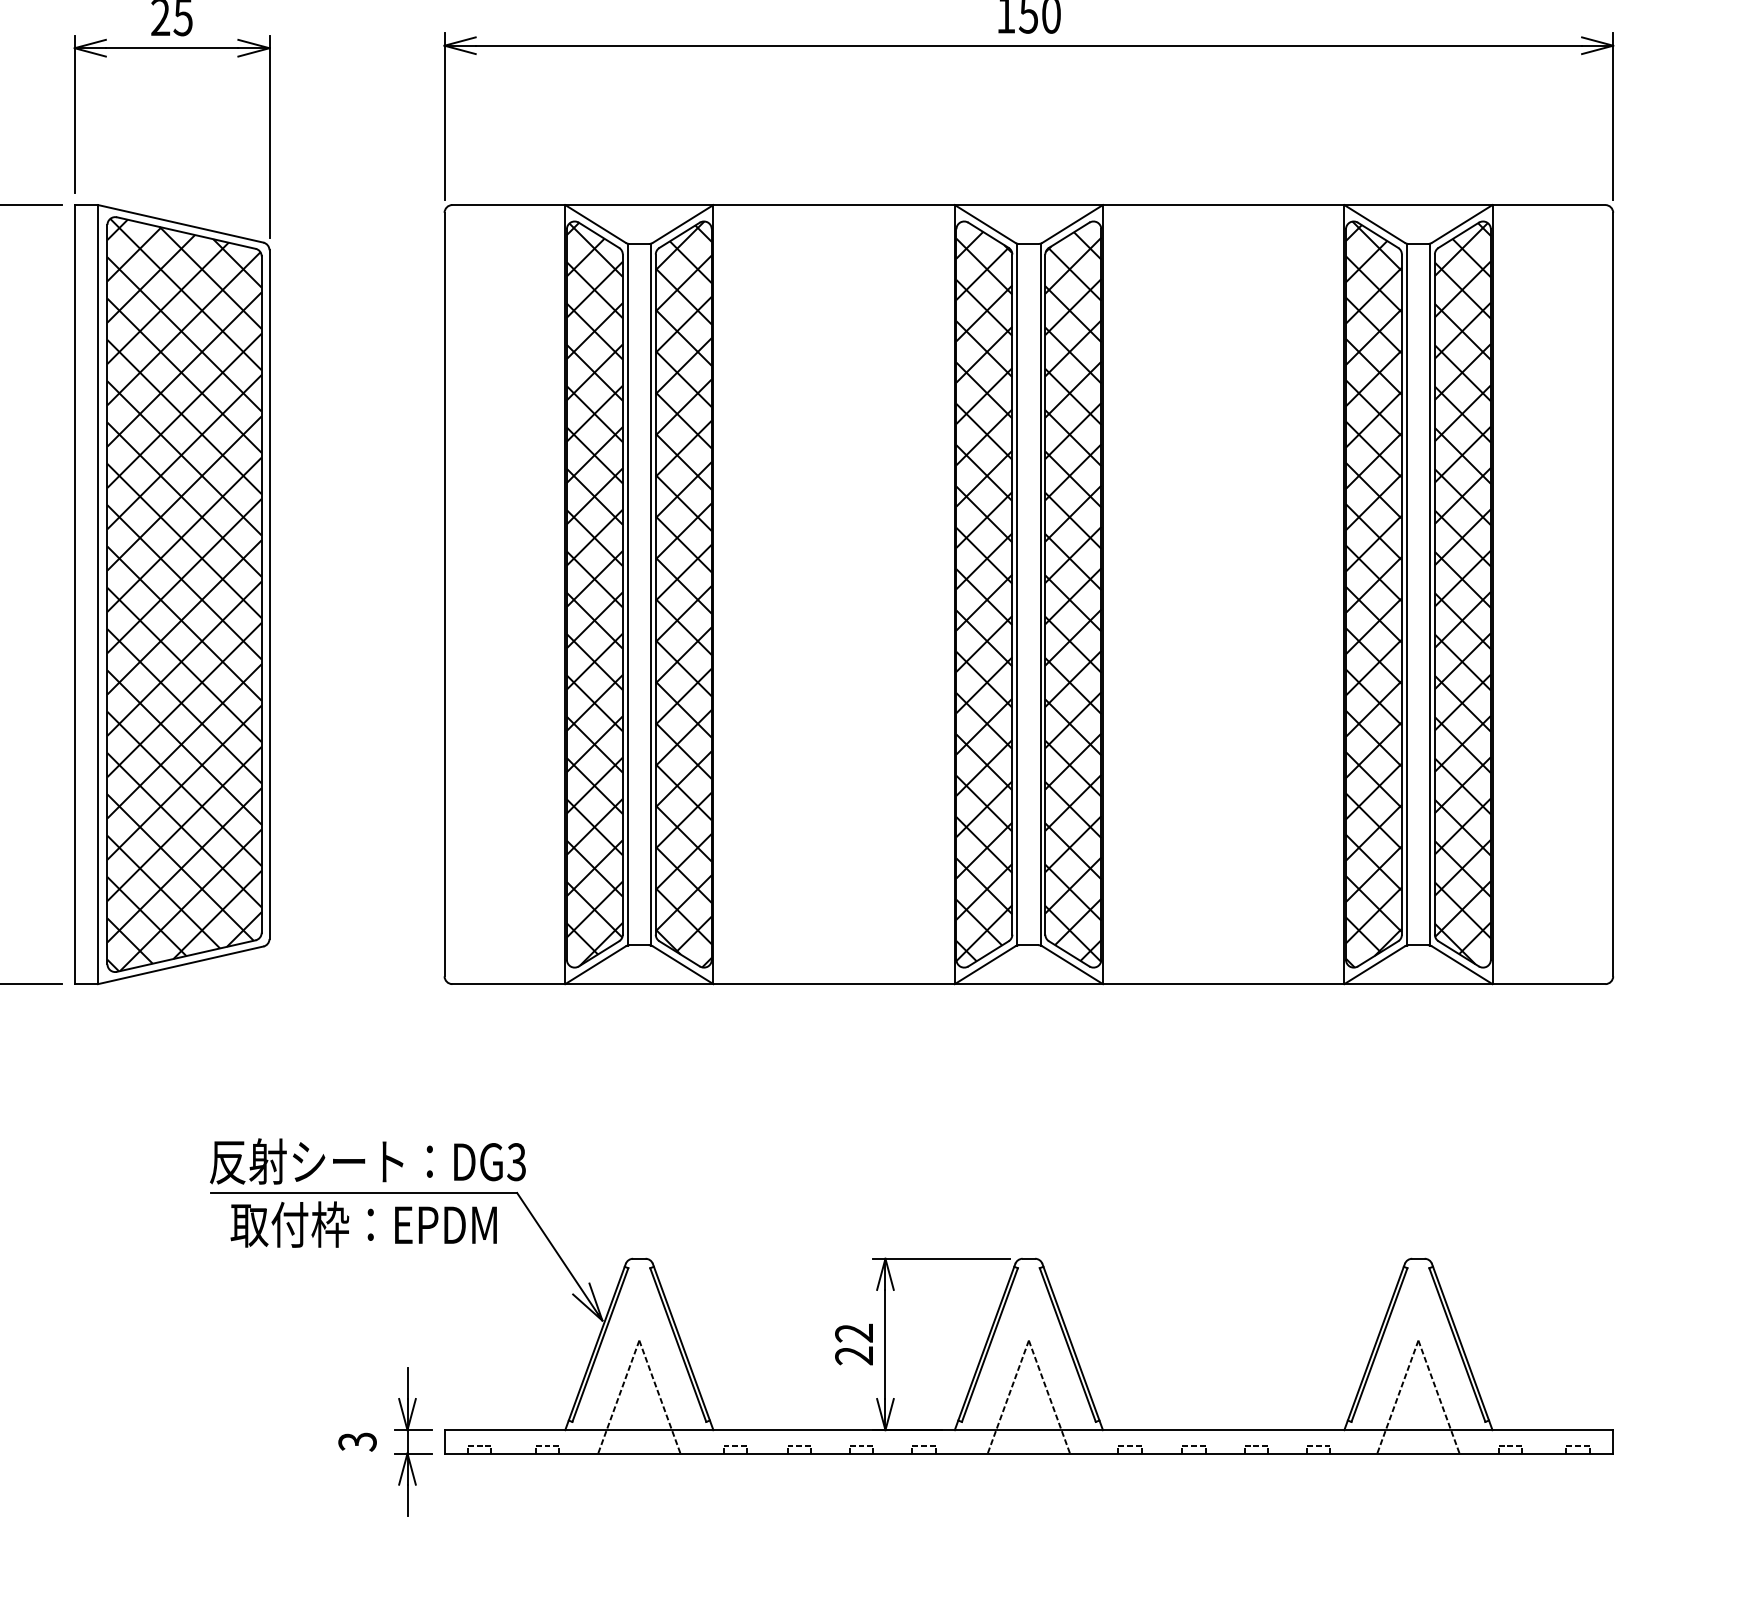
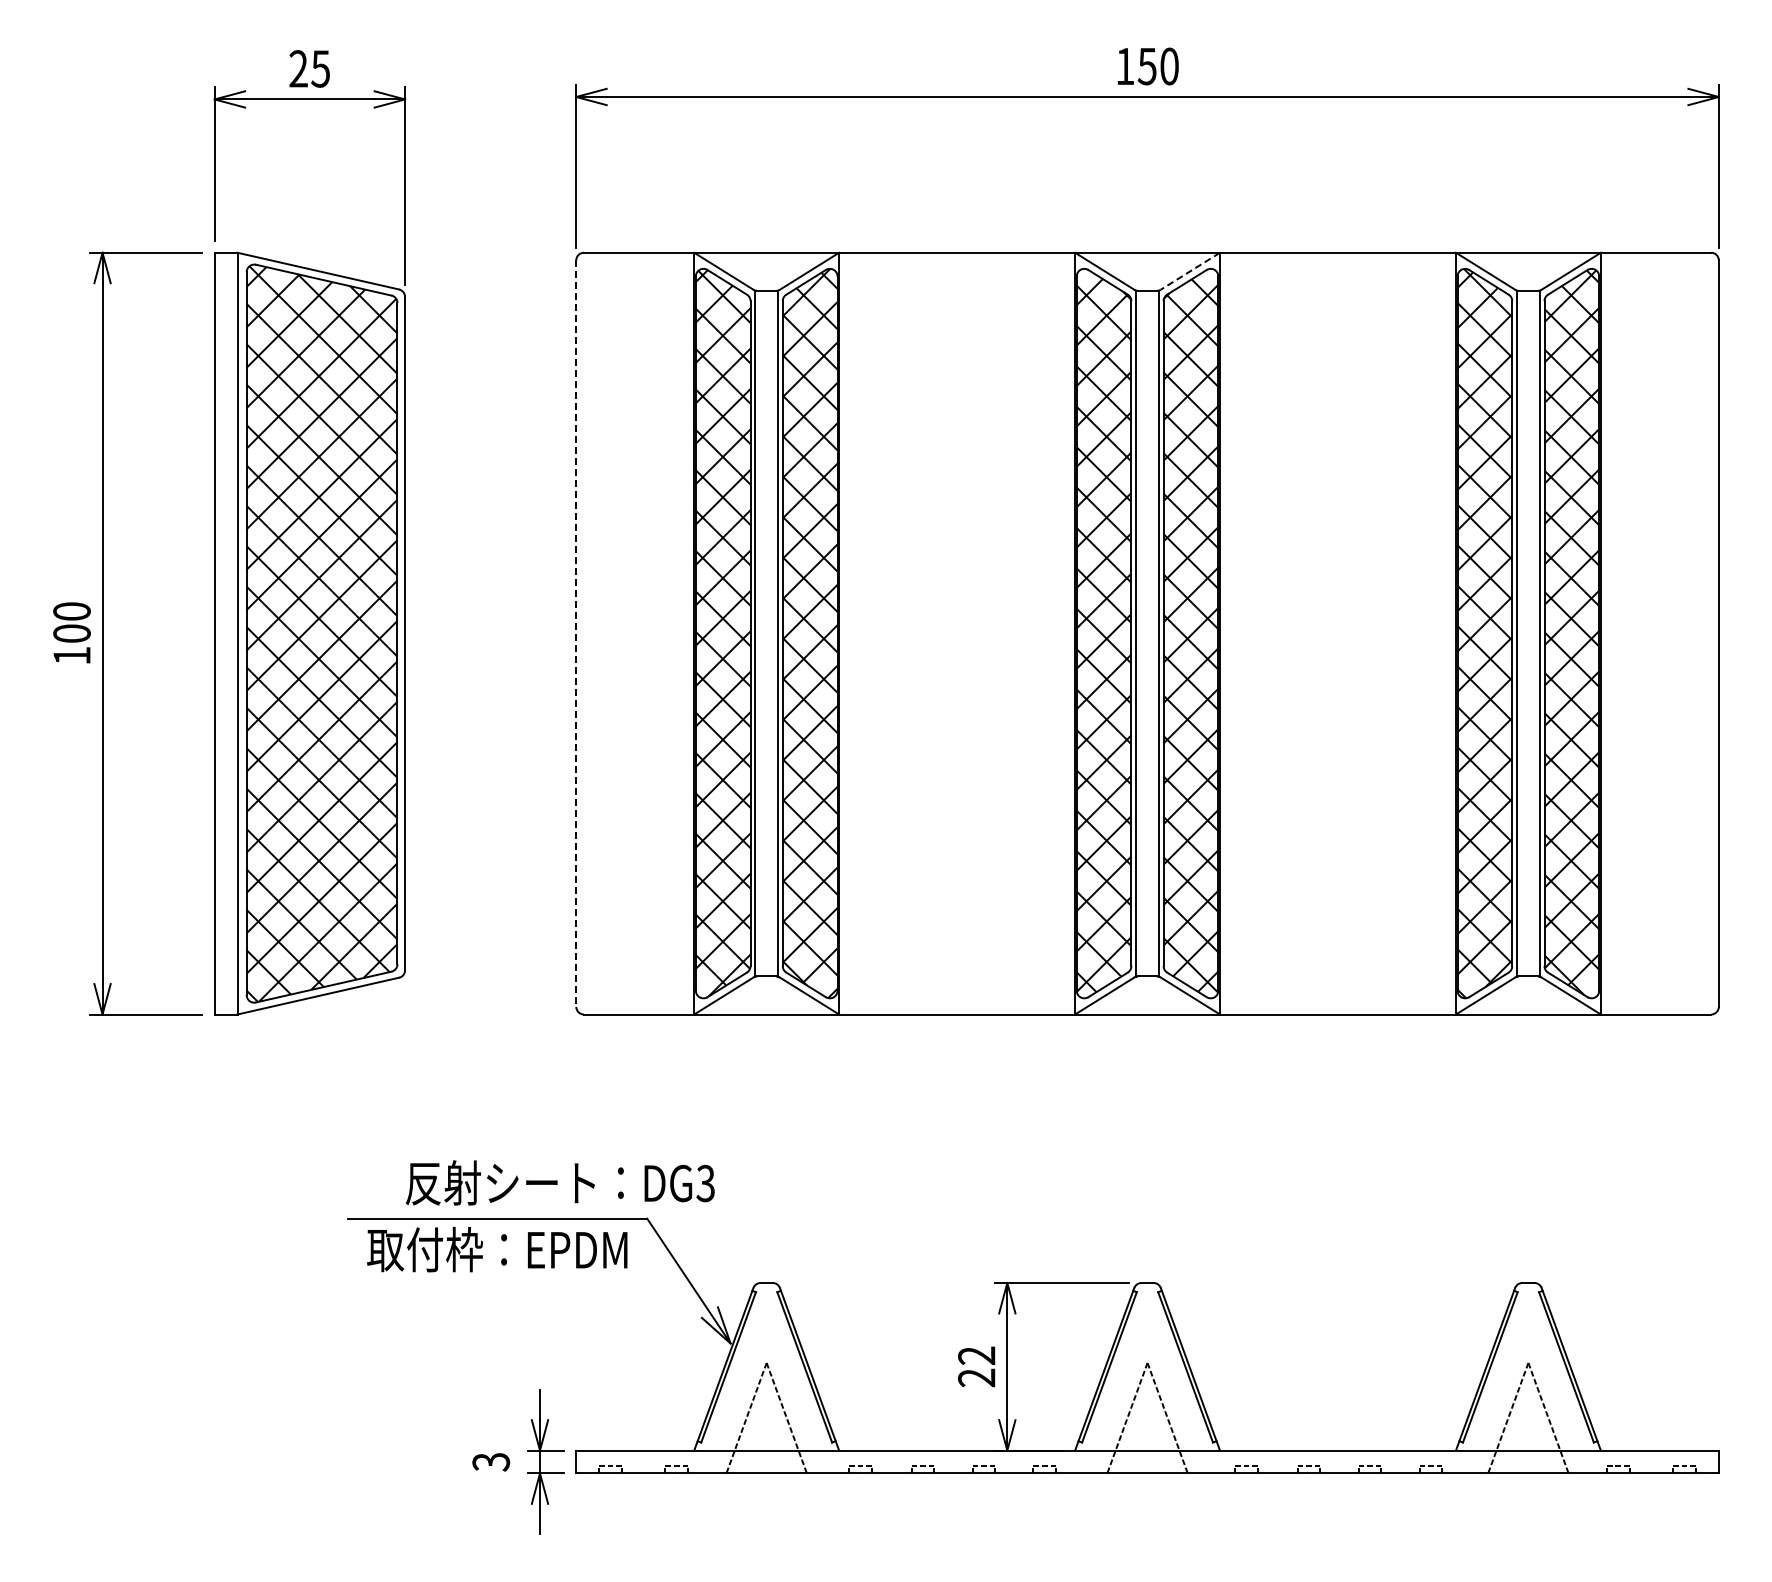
line: (1072, 224) -> (1190, 271), solid -> dashed
line: (444, 595) -> (576, 634), solid -> dashed
text: (367, 1161) -> (559, 1182), moved

